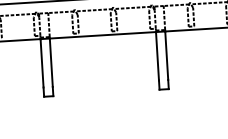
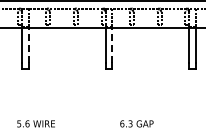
line: (166, 54) -> (112, 44), solid -> dashed
line: (50, 61) -> (28, 44), solid -> dashed

